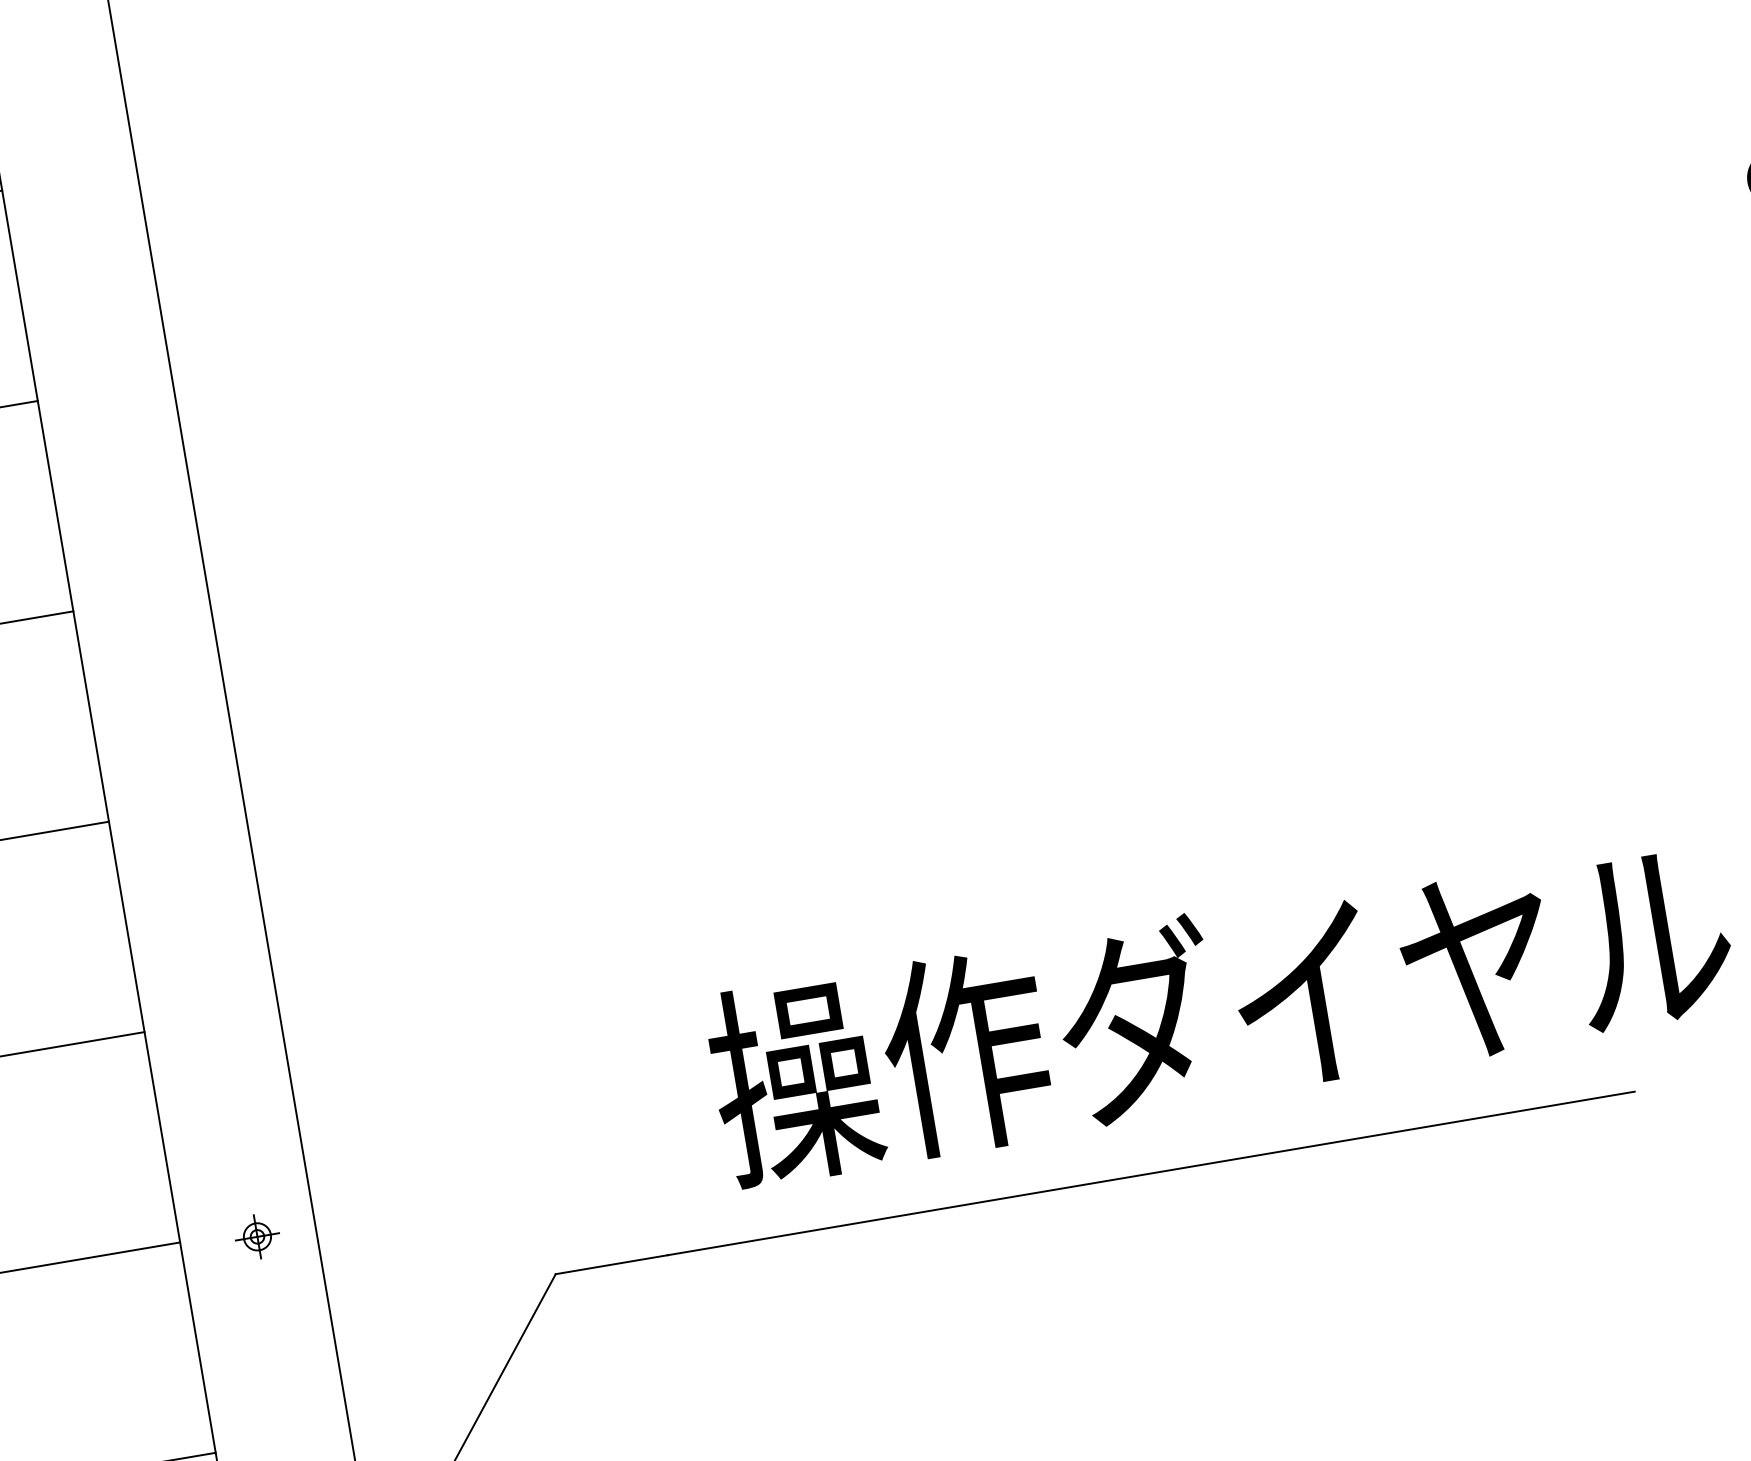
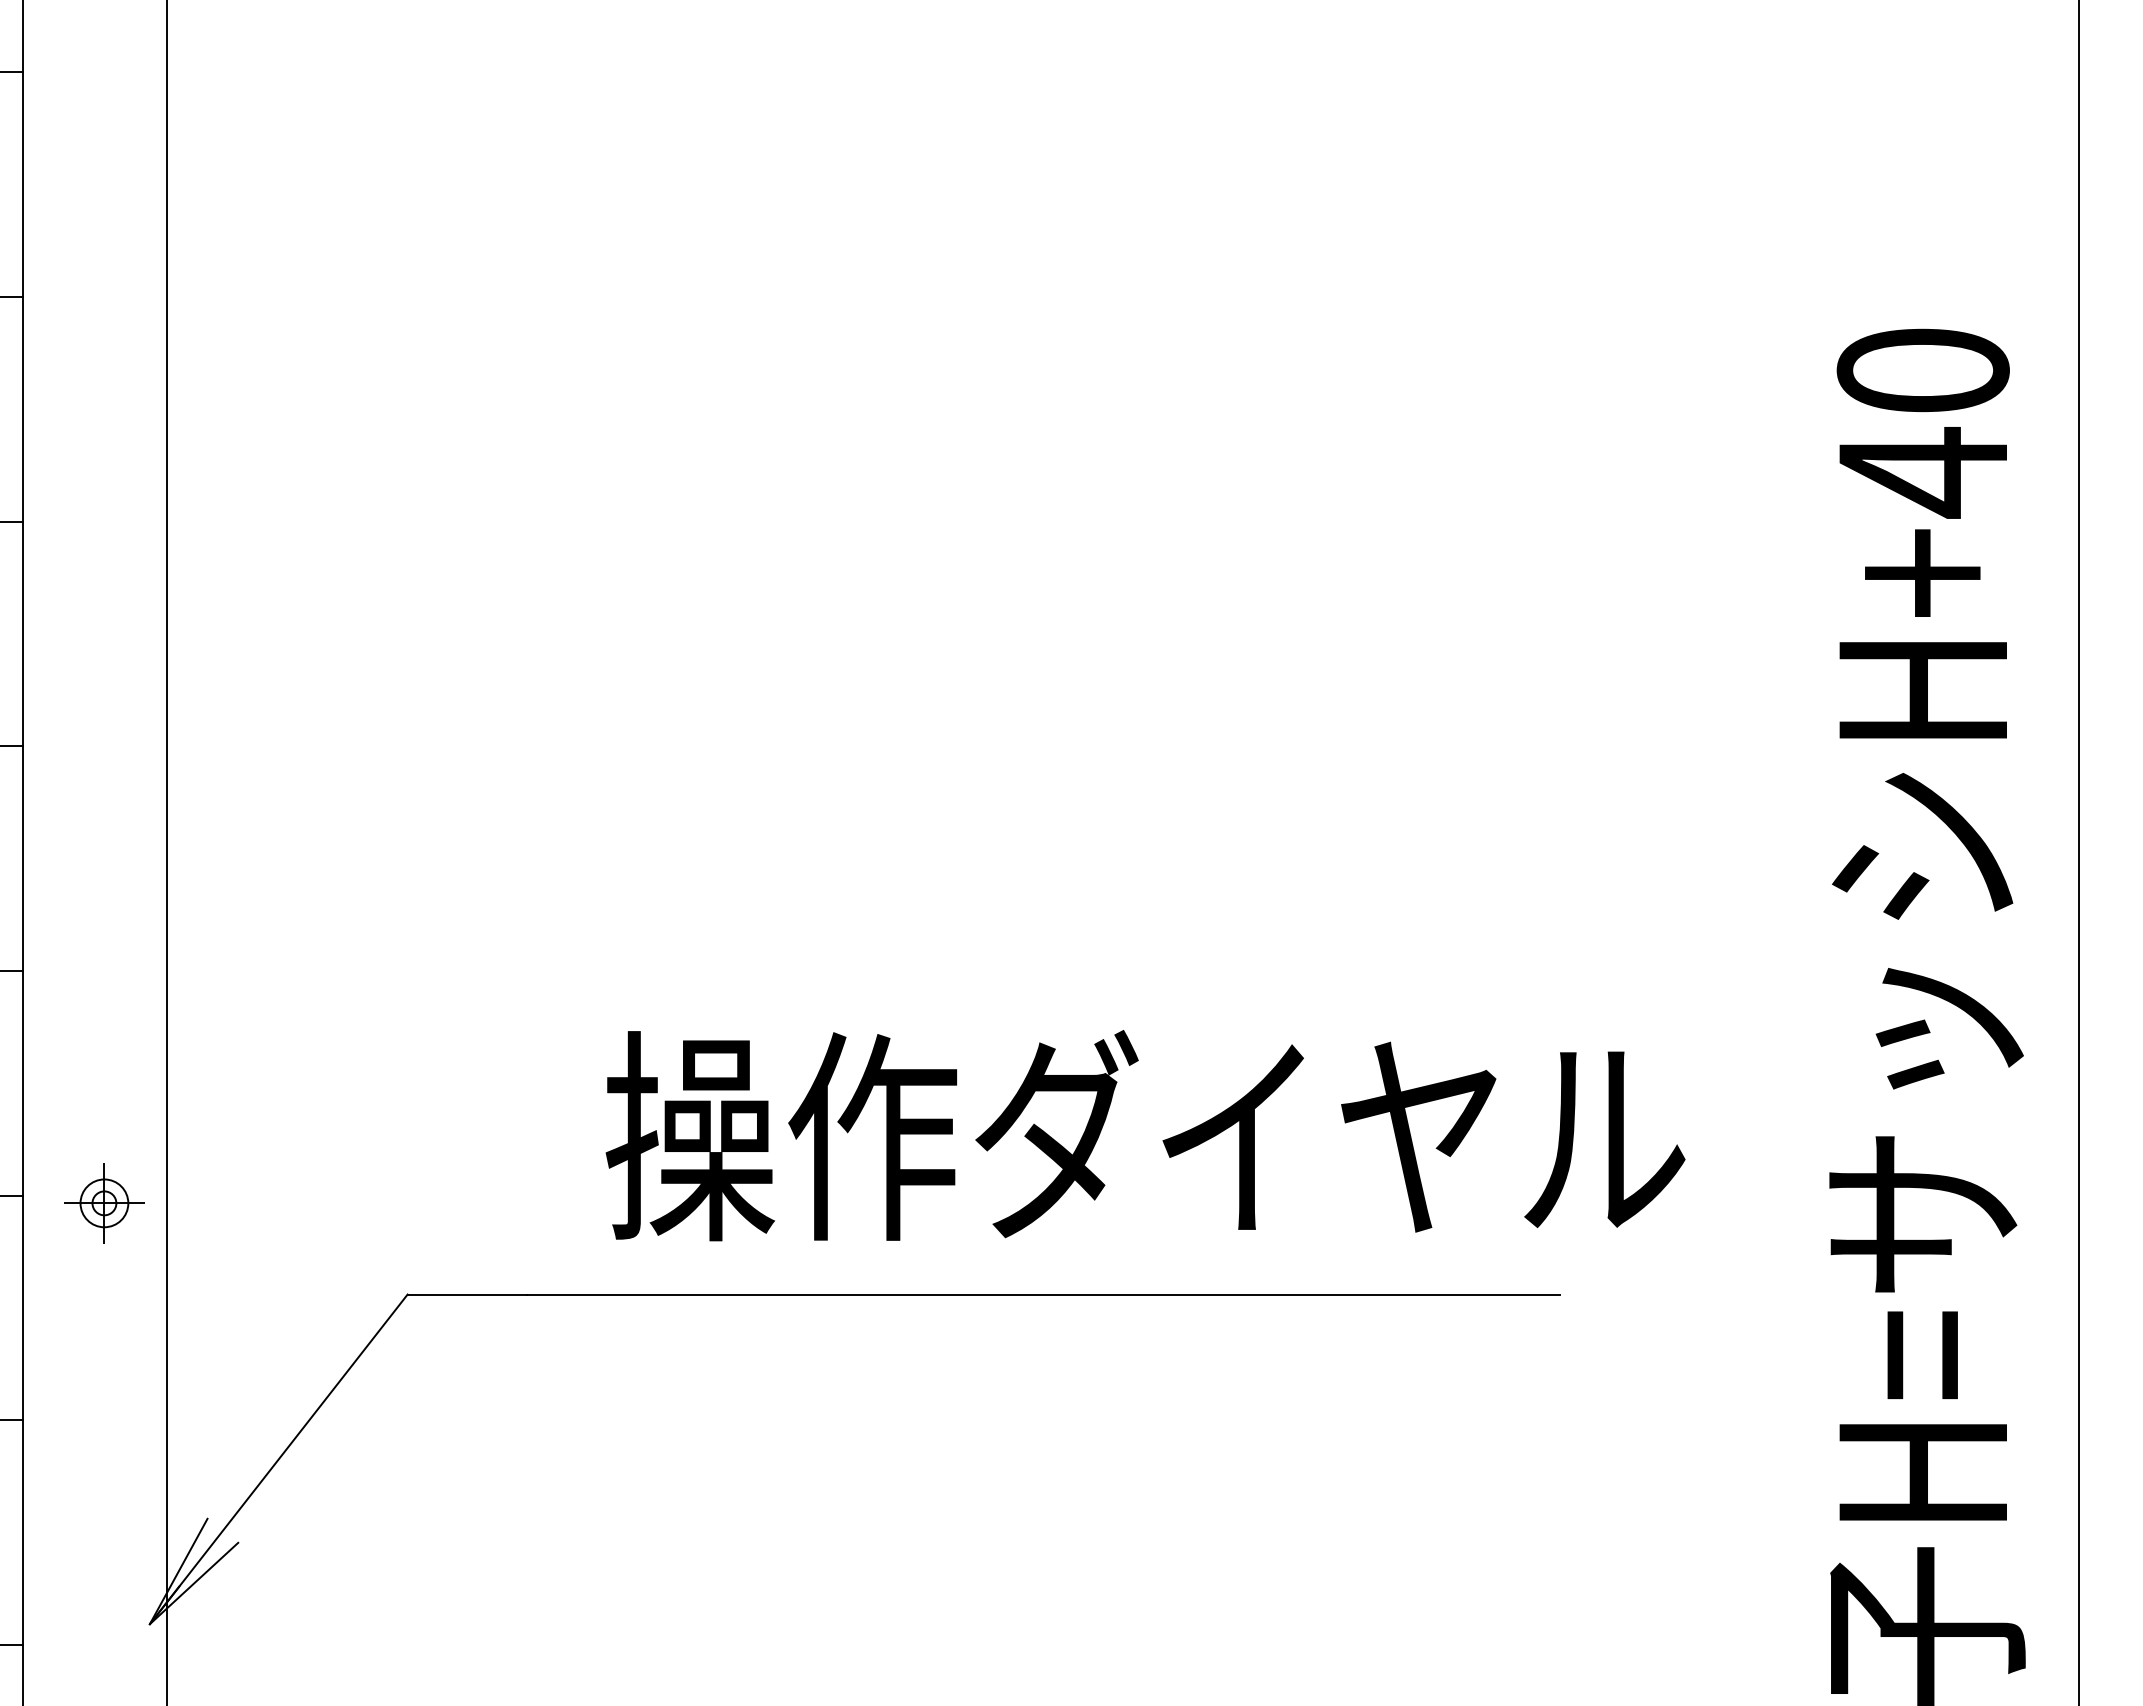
part: (257, 1236) -> (104, 1203), size x1.67

